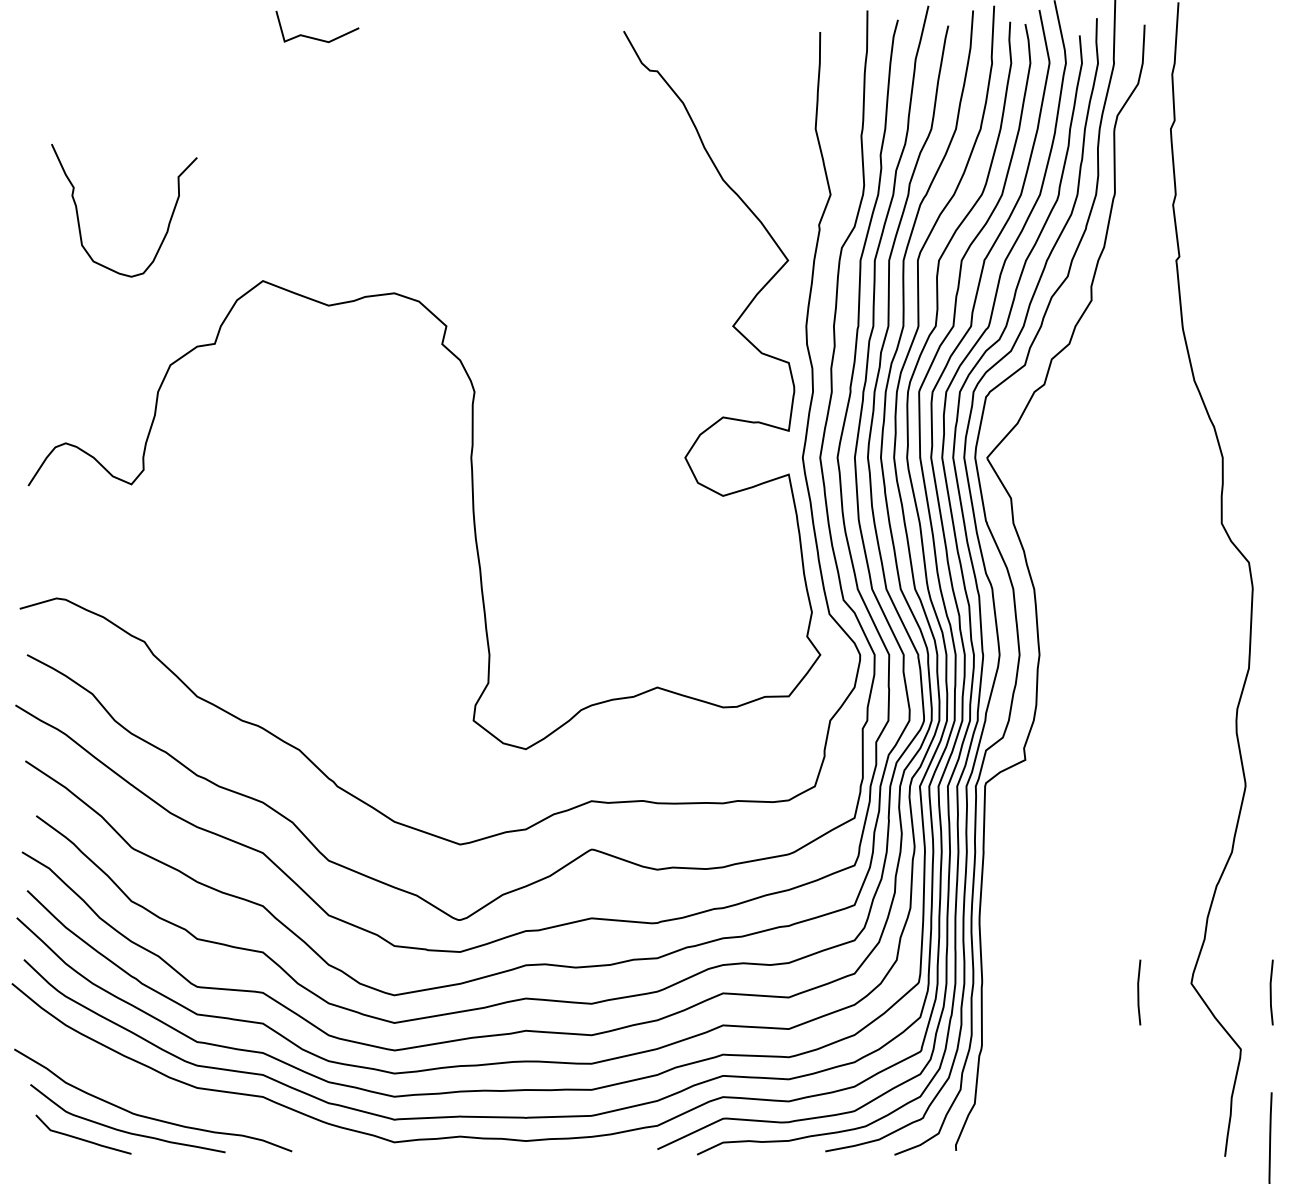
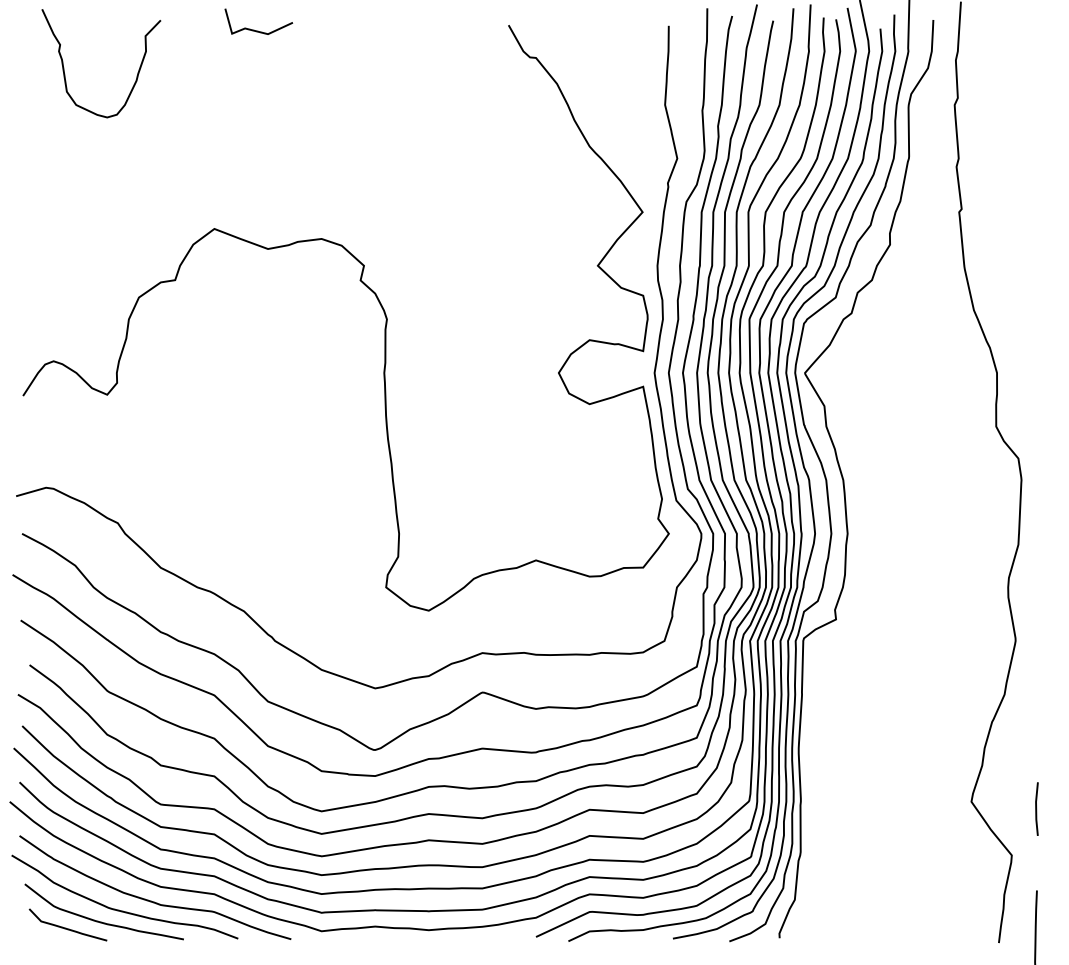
curve: (167, 225) -> (136, 75), moved
line: (1138, 991) -> (928, 808), removed
curve: (185, 1104) -> (151, 900), added

